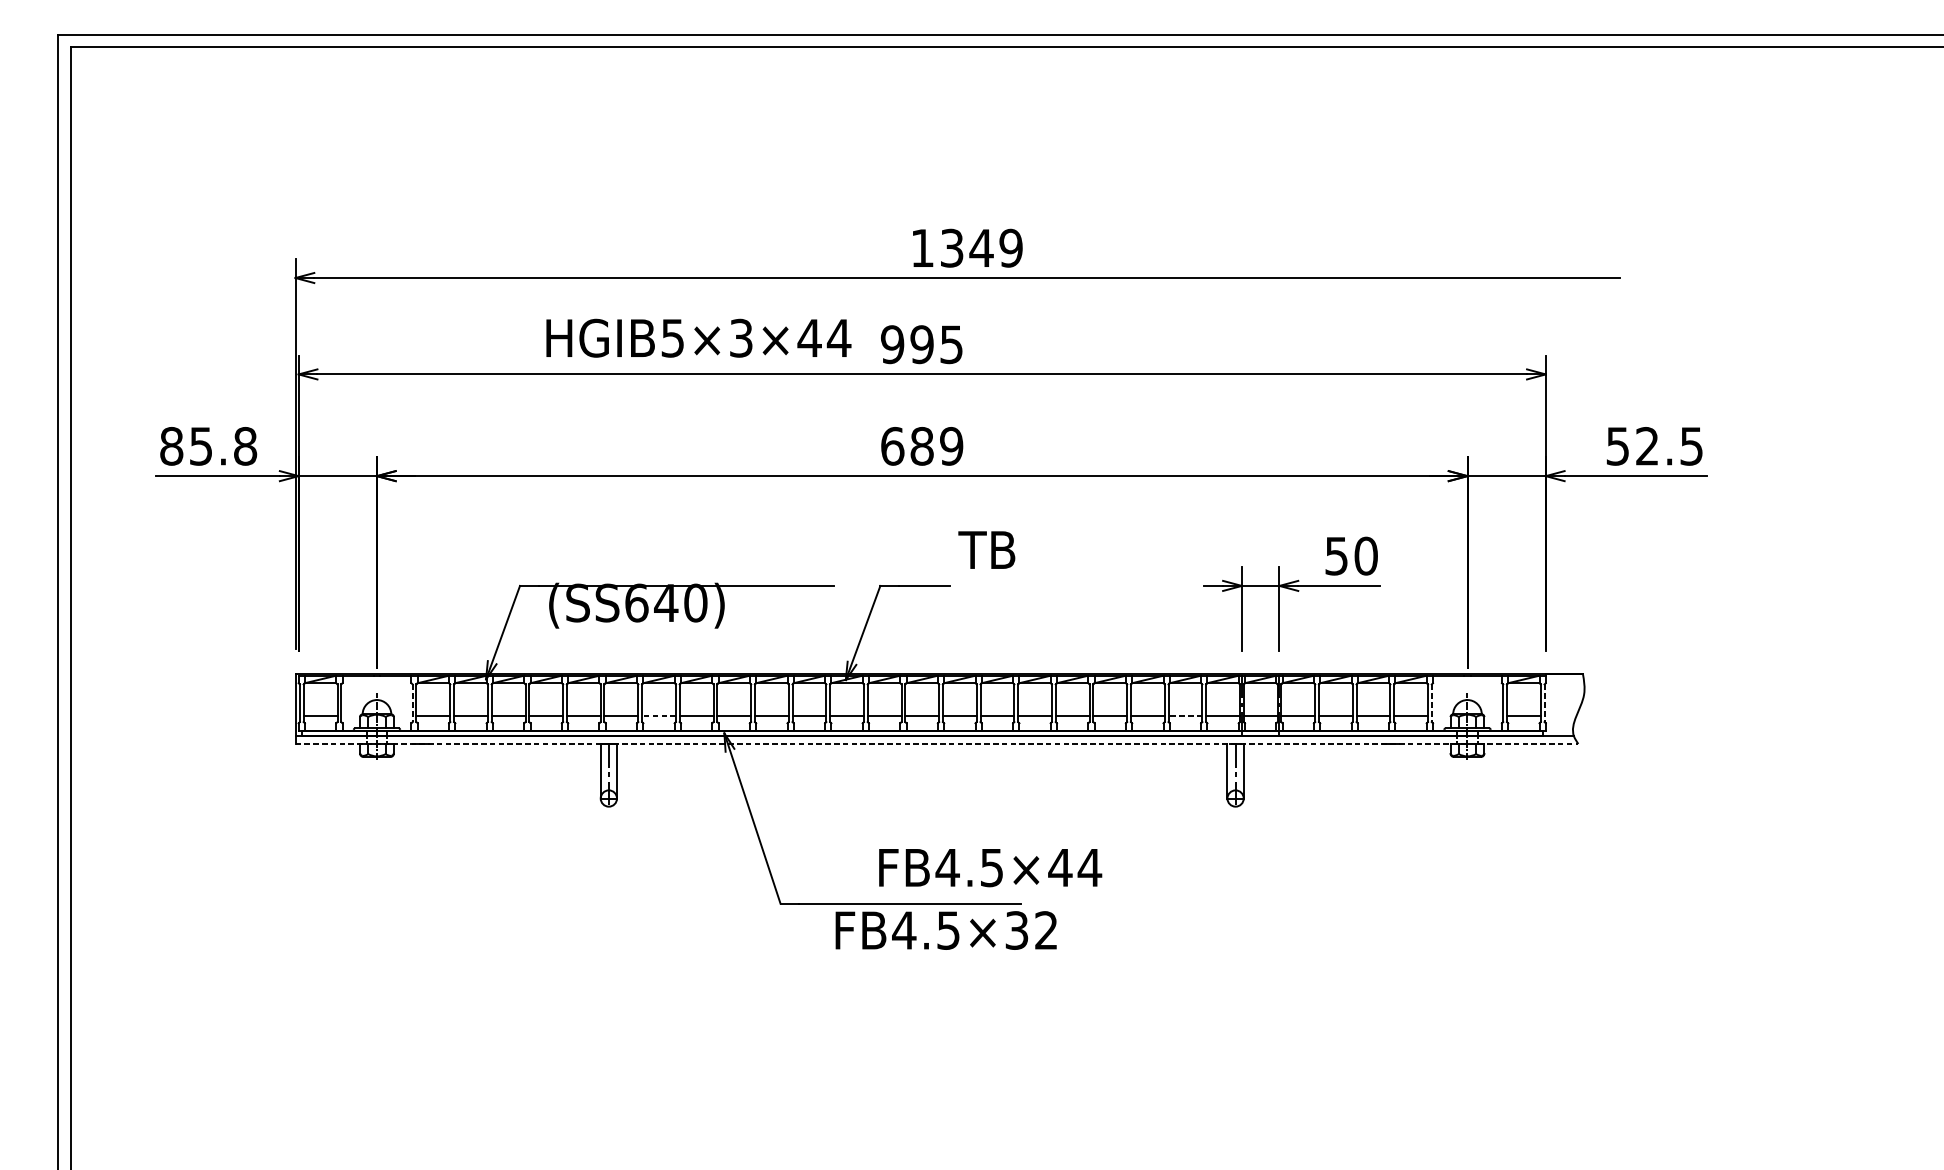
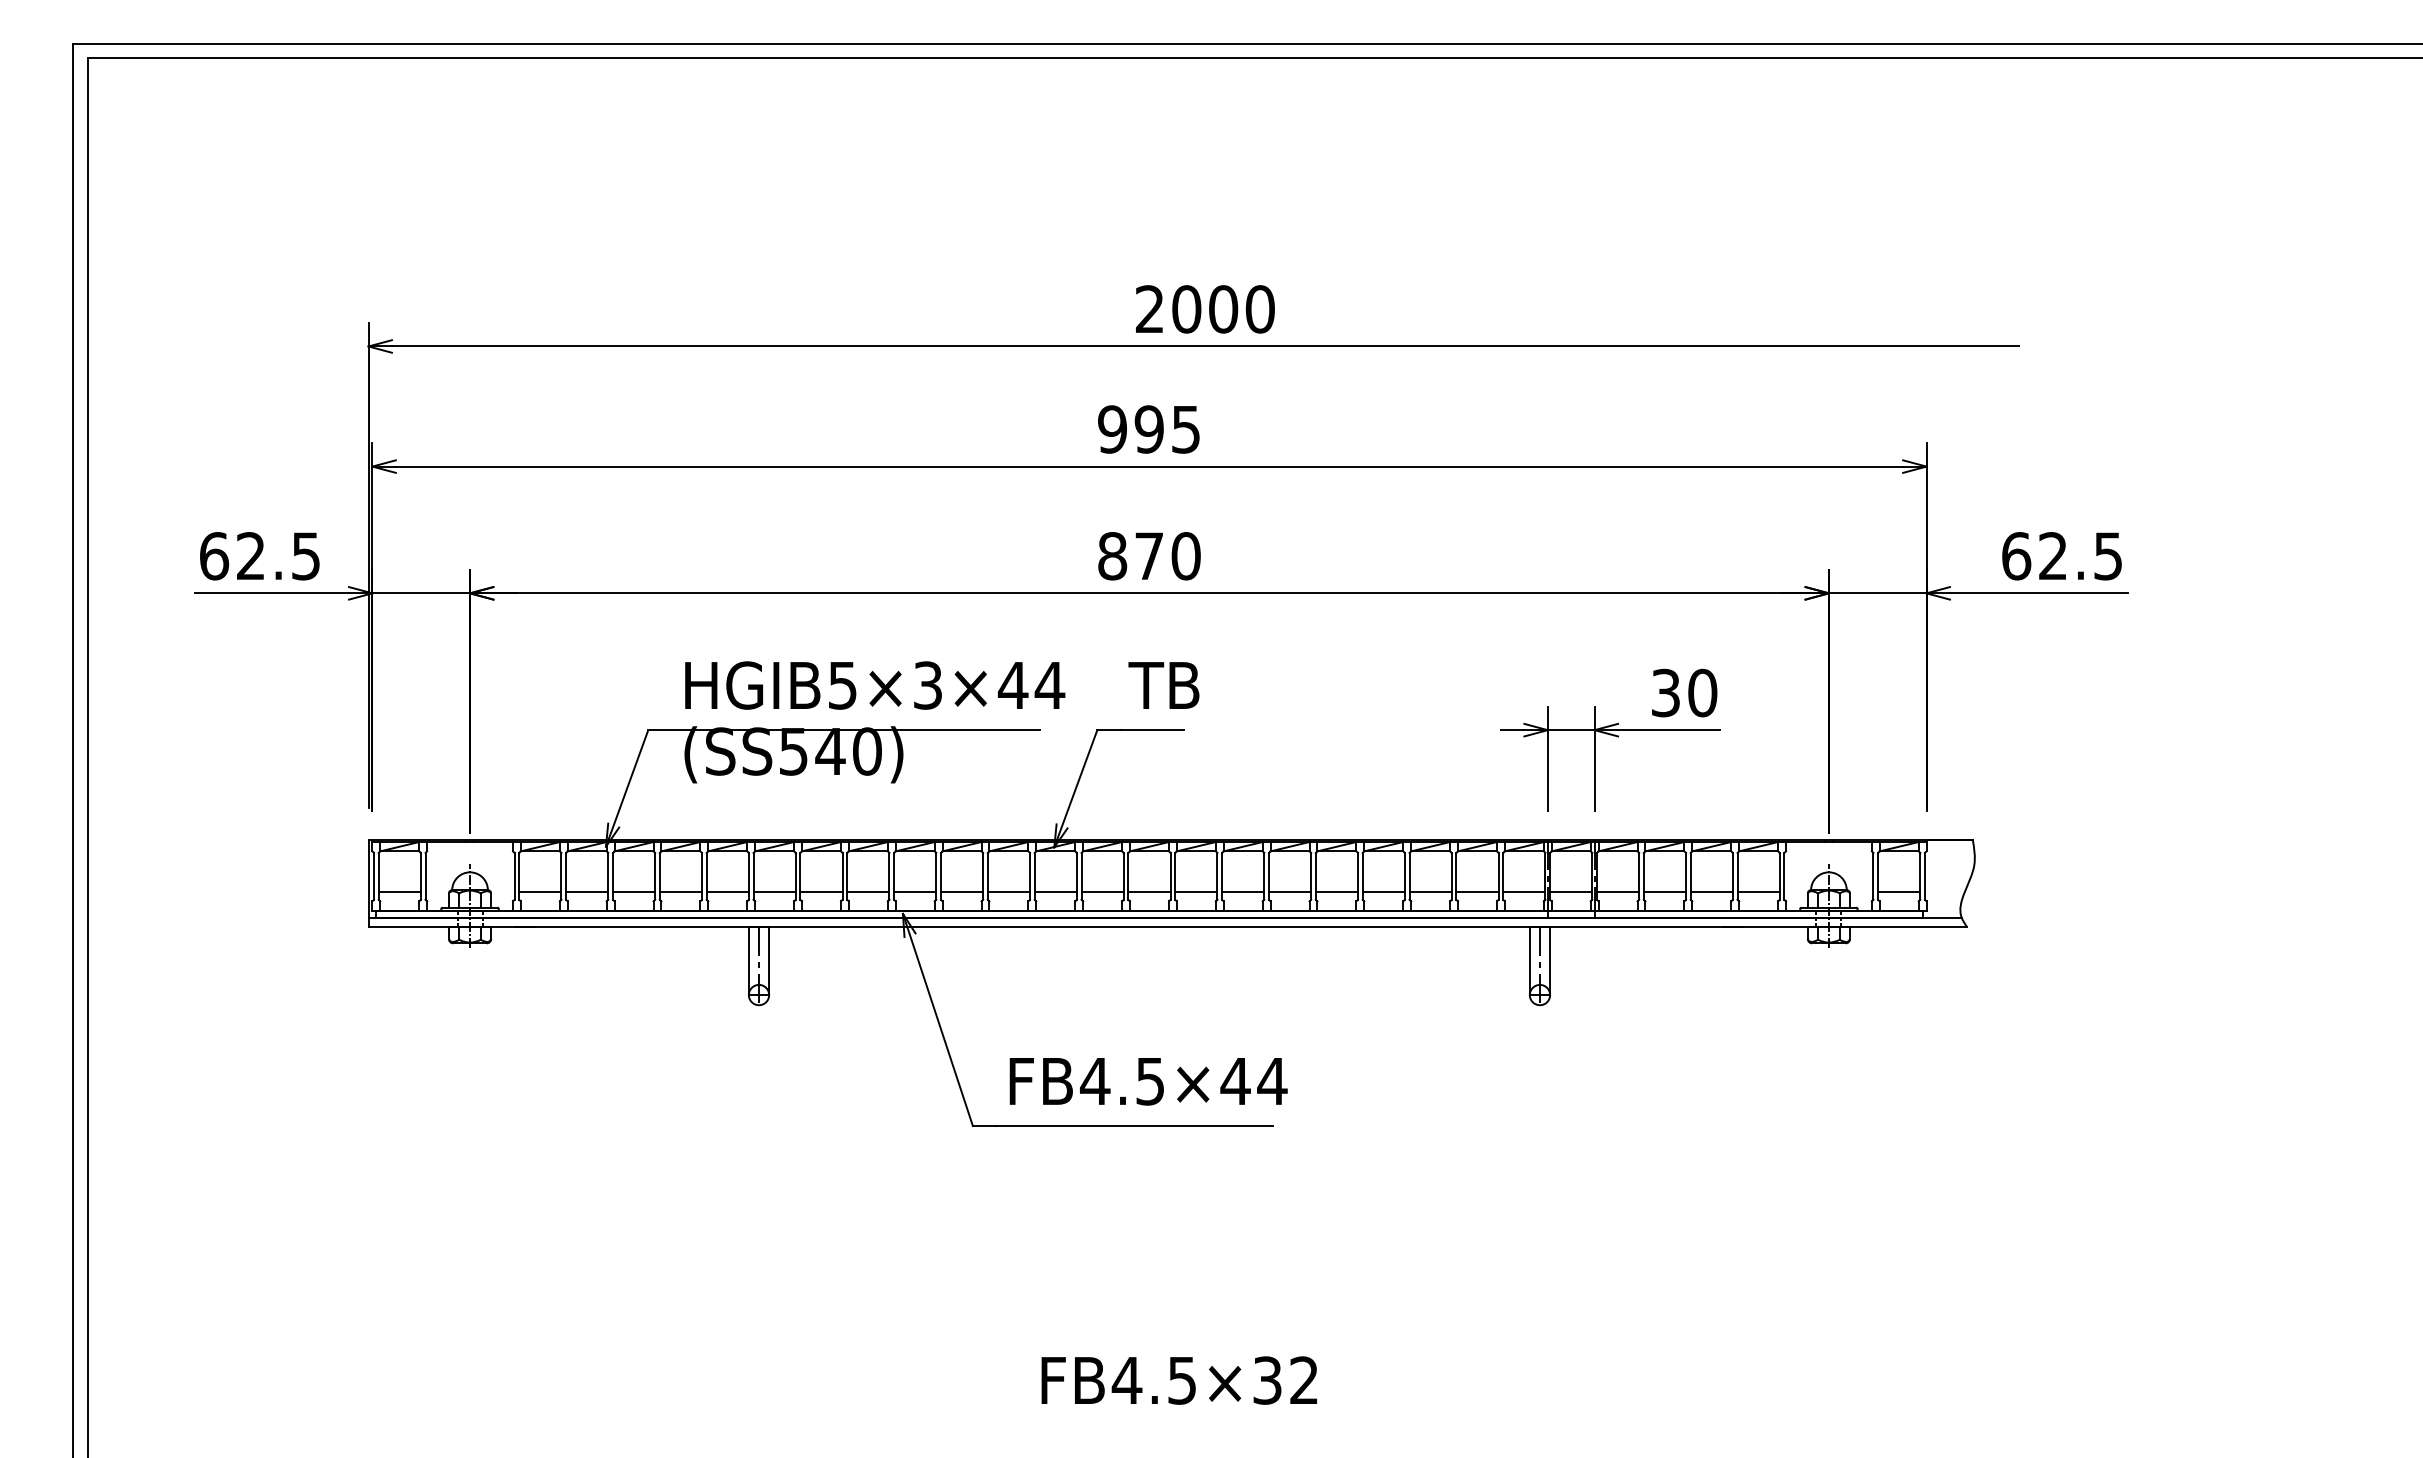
text: (967, 248) -> (1205, 309), 1349 -> 2000
text: (699, 338) -> (875, 685), moved
text: (208, 446) -> (260, 556), 85.8 -> 62.5
text: (922, 446) -> (1149, 556), 689 -> 870
text: (1618, 446) -> (2016, 556), 52.5 -> 62.5
text: (986, 550) -> (1163, 685), moved
text: (1336, 555) -> (1665, 692), 50 -> 30
text: (636, 603) -> (793, 751), (SS640) -> (SS540)
line: (412, 703) -> (514, 876), dashed -> solid
line: (1431, 703) -> (1784, 876), dashed -> solid
line: (1544, 703) -> (1924, 876), dashed -> solid
line: (659, 716) -> (821, 892), dashed -> solid
line: (1185, 716) -> (1477, 892), dashed -> solid
line: (937, 744) -> (1168, 927), dashed -> solid
text: (990, 867) -> (1148, 1081), moved
text: (945, 930) -> (1178, 1380), moved

